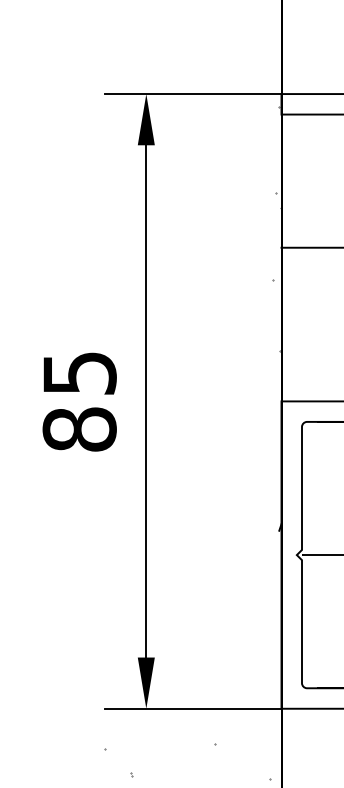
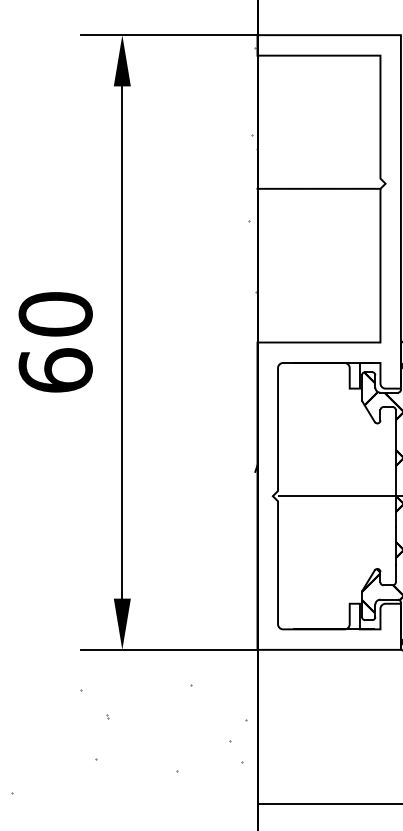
text: (79, 401) -> (55, 342), 85 -> 60

